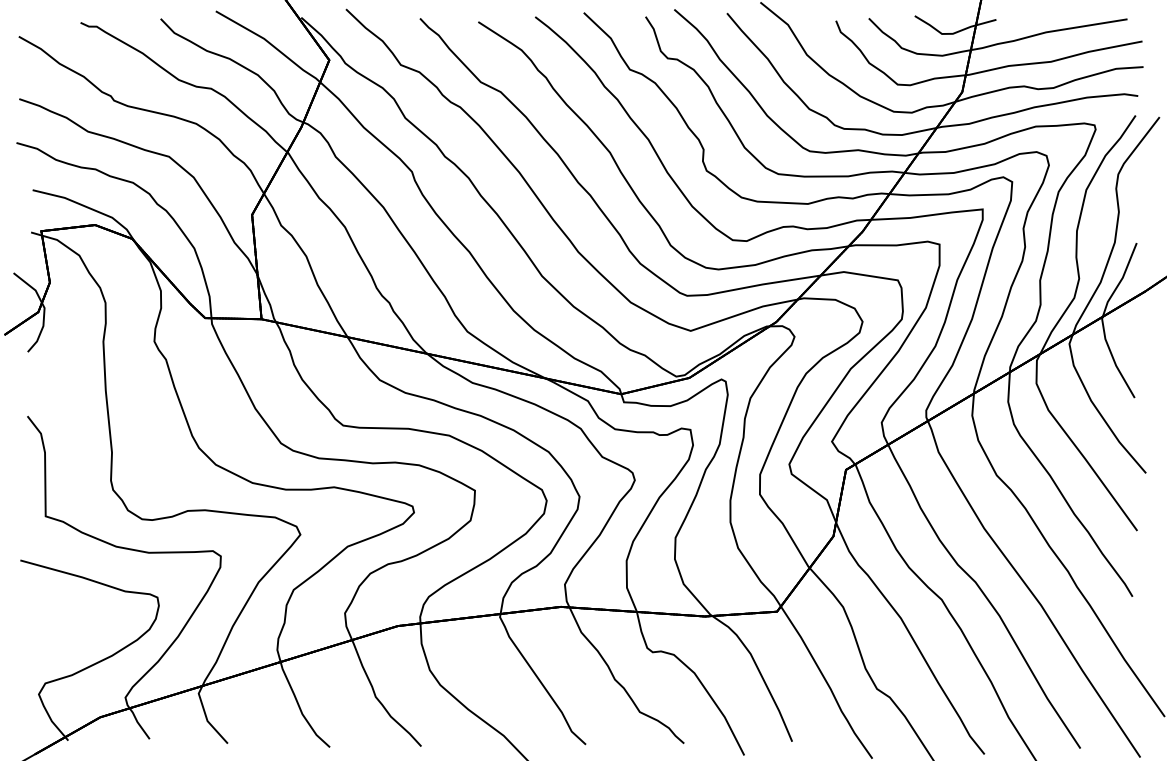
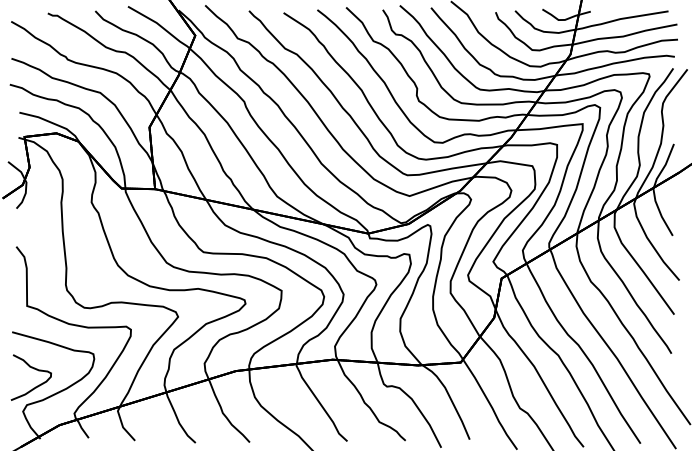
part: (56, 623) -> (33, 369), added

